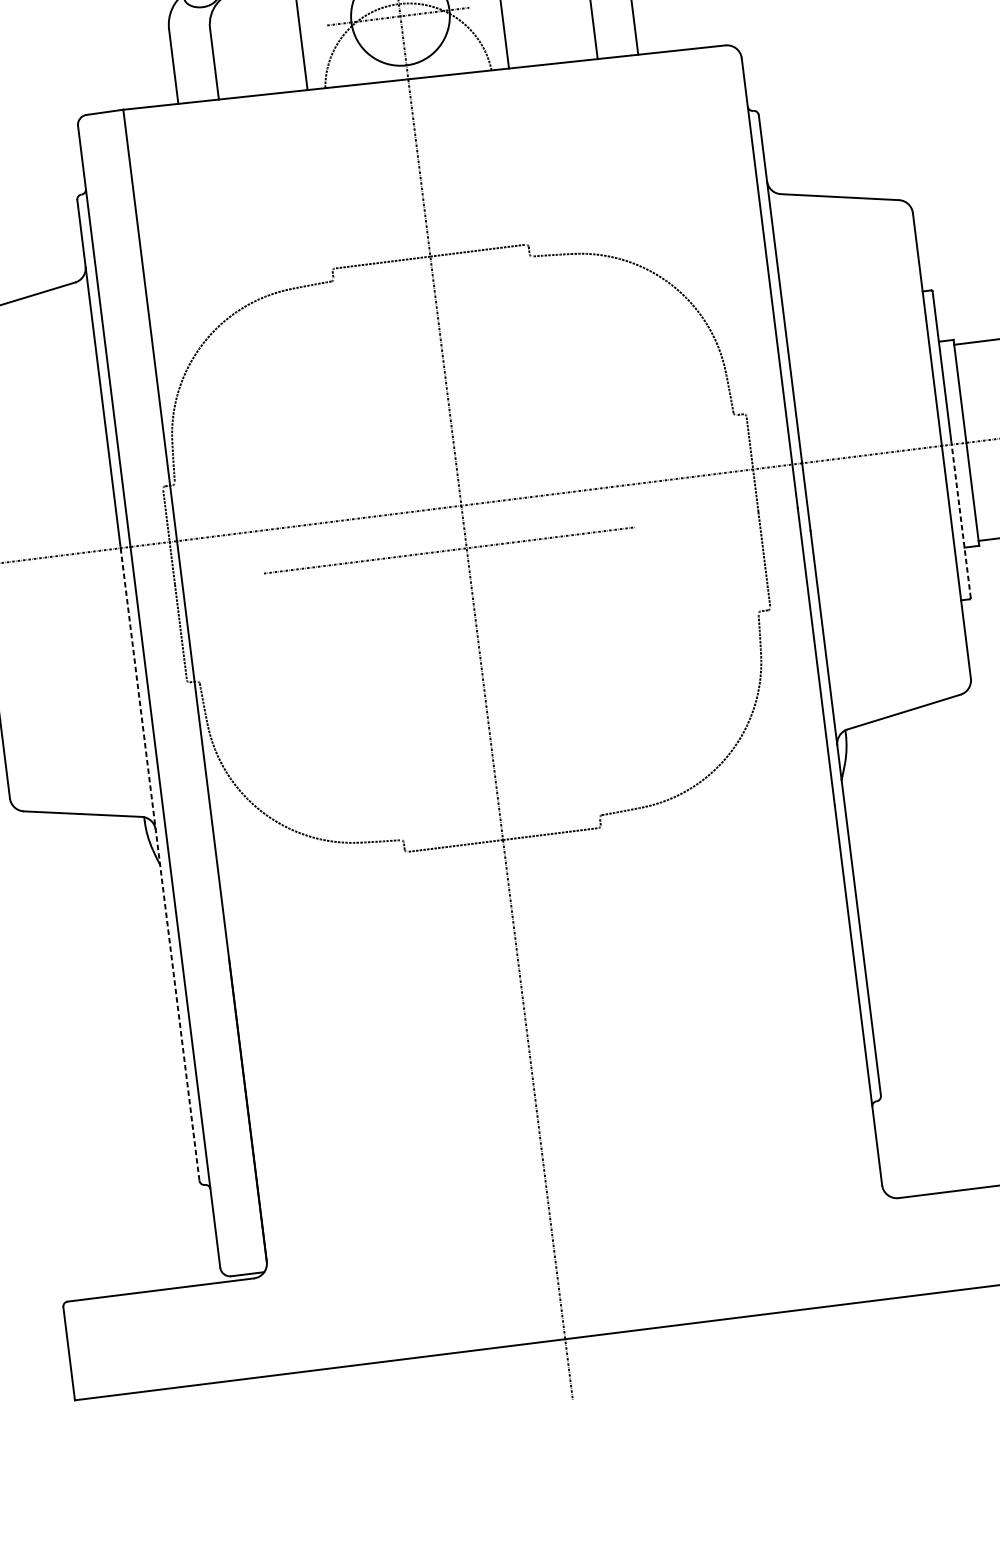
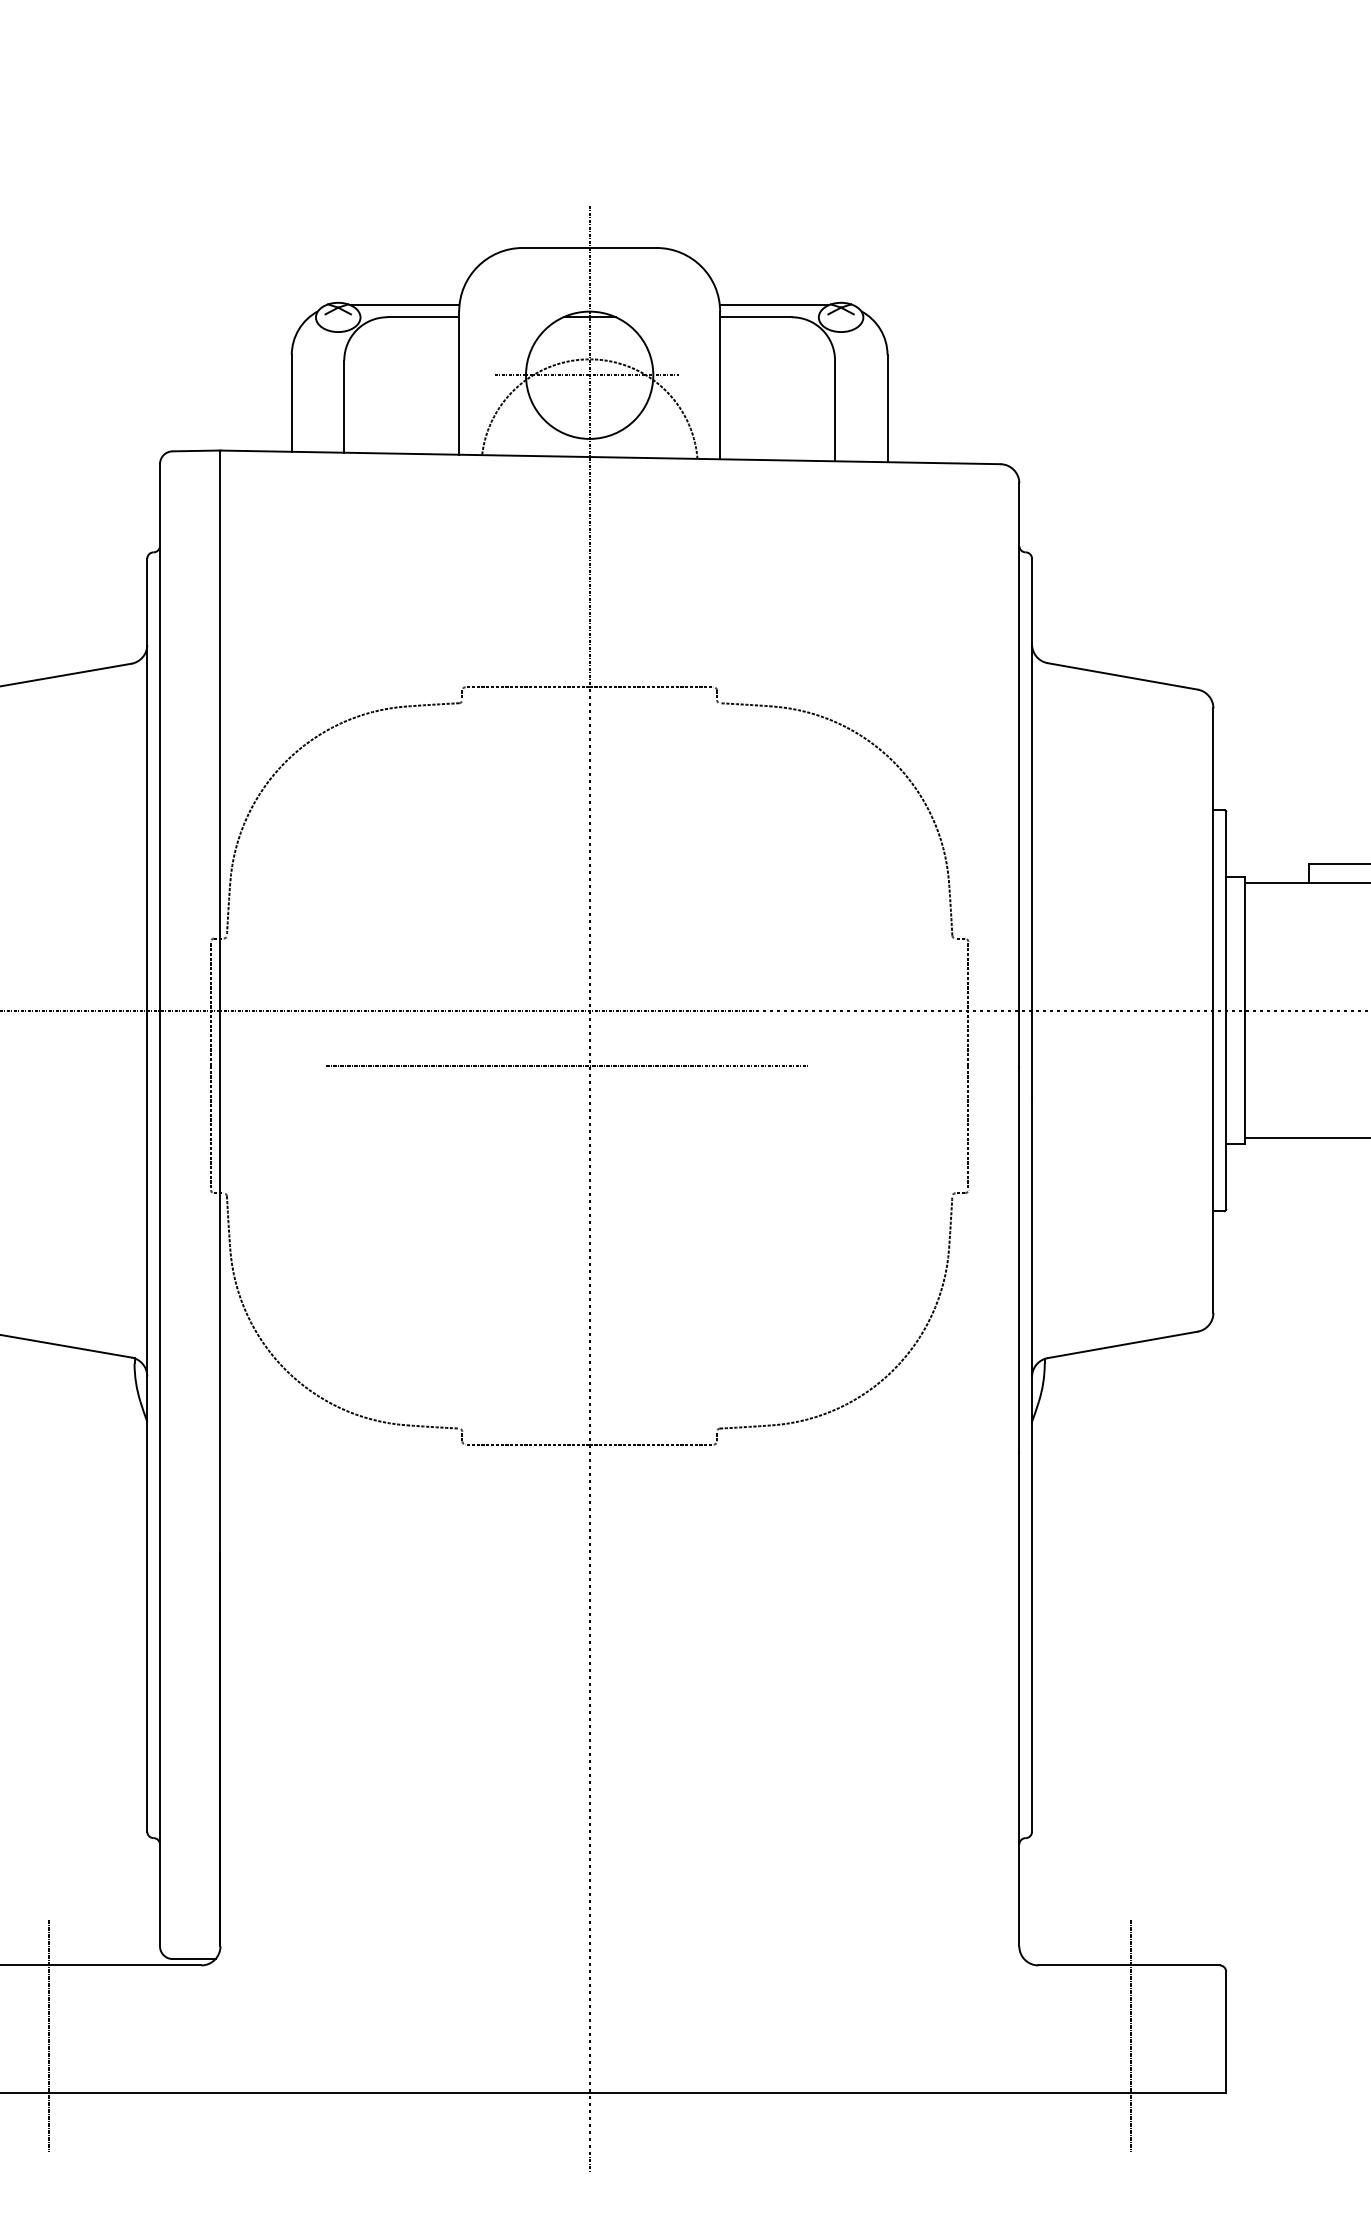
line: (961, 521) -> (1226, 1110), dashed -> solid
line: (160, 864) -> (147, 1421), dashed -> solid
line: (976, 1243) -> (1130, 2035), added
line: (142, 1347) -> (48, 2035), added

